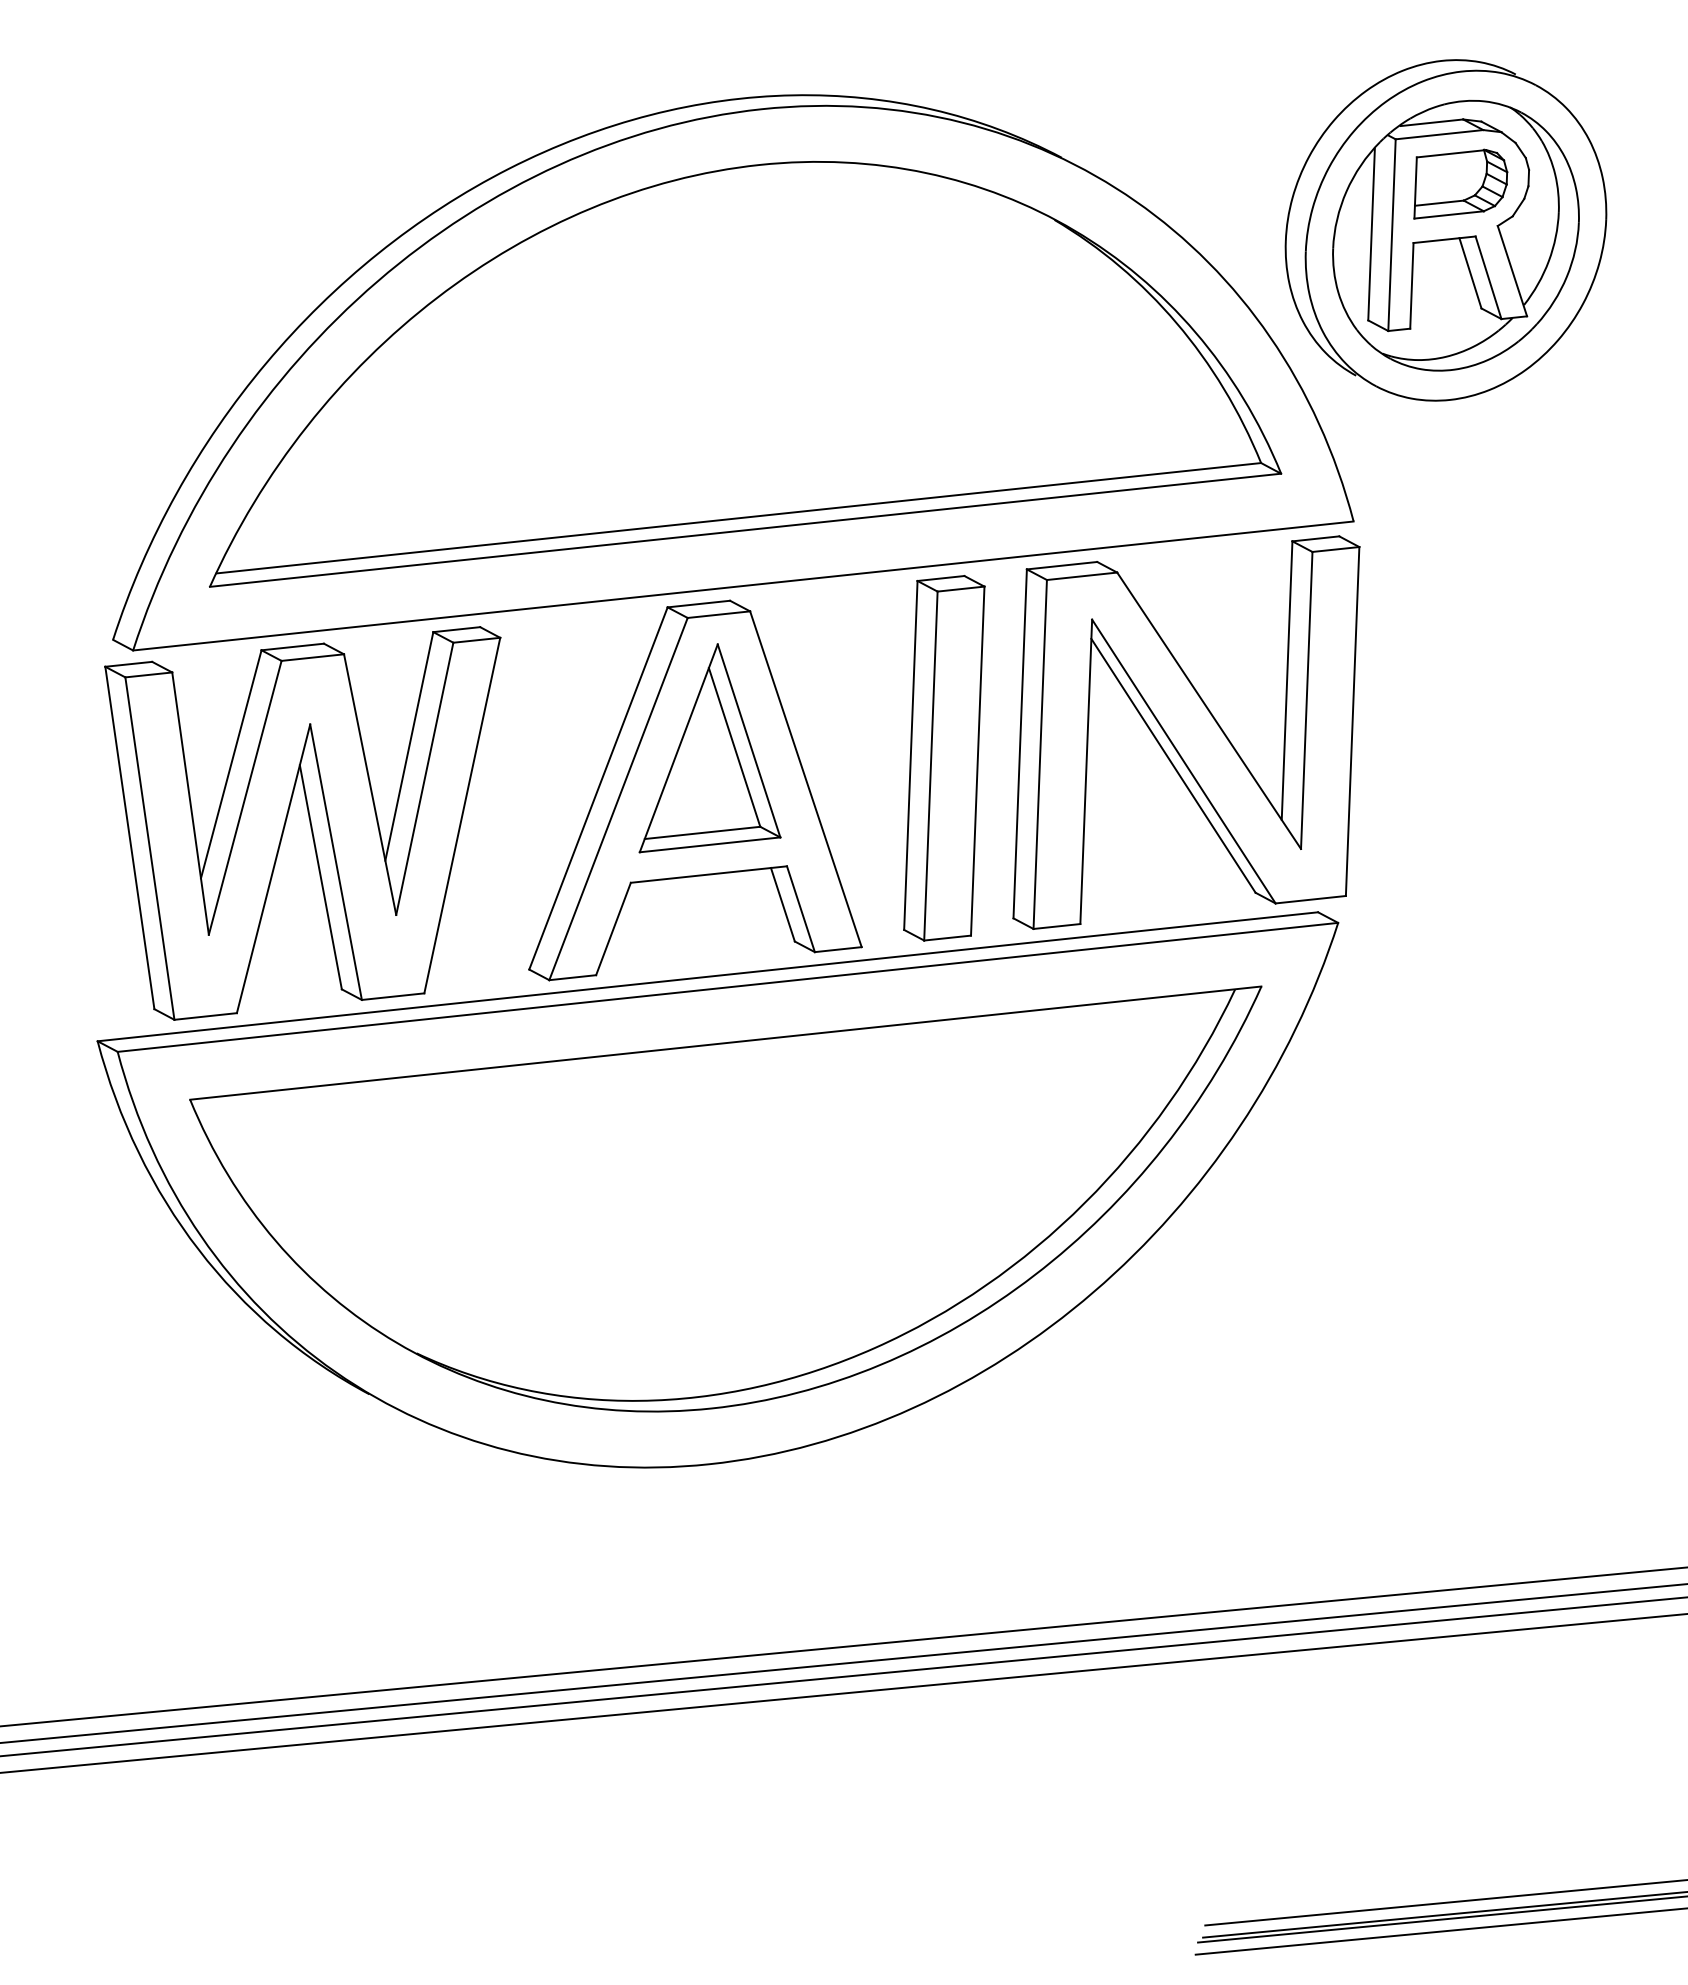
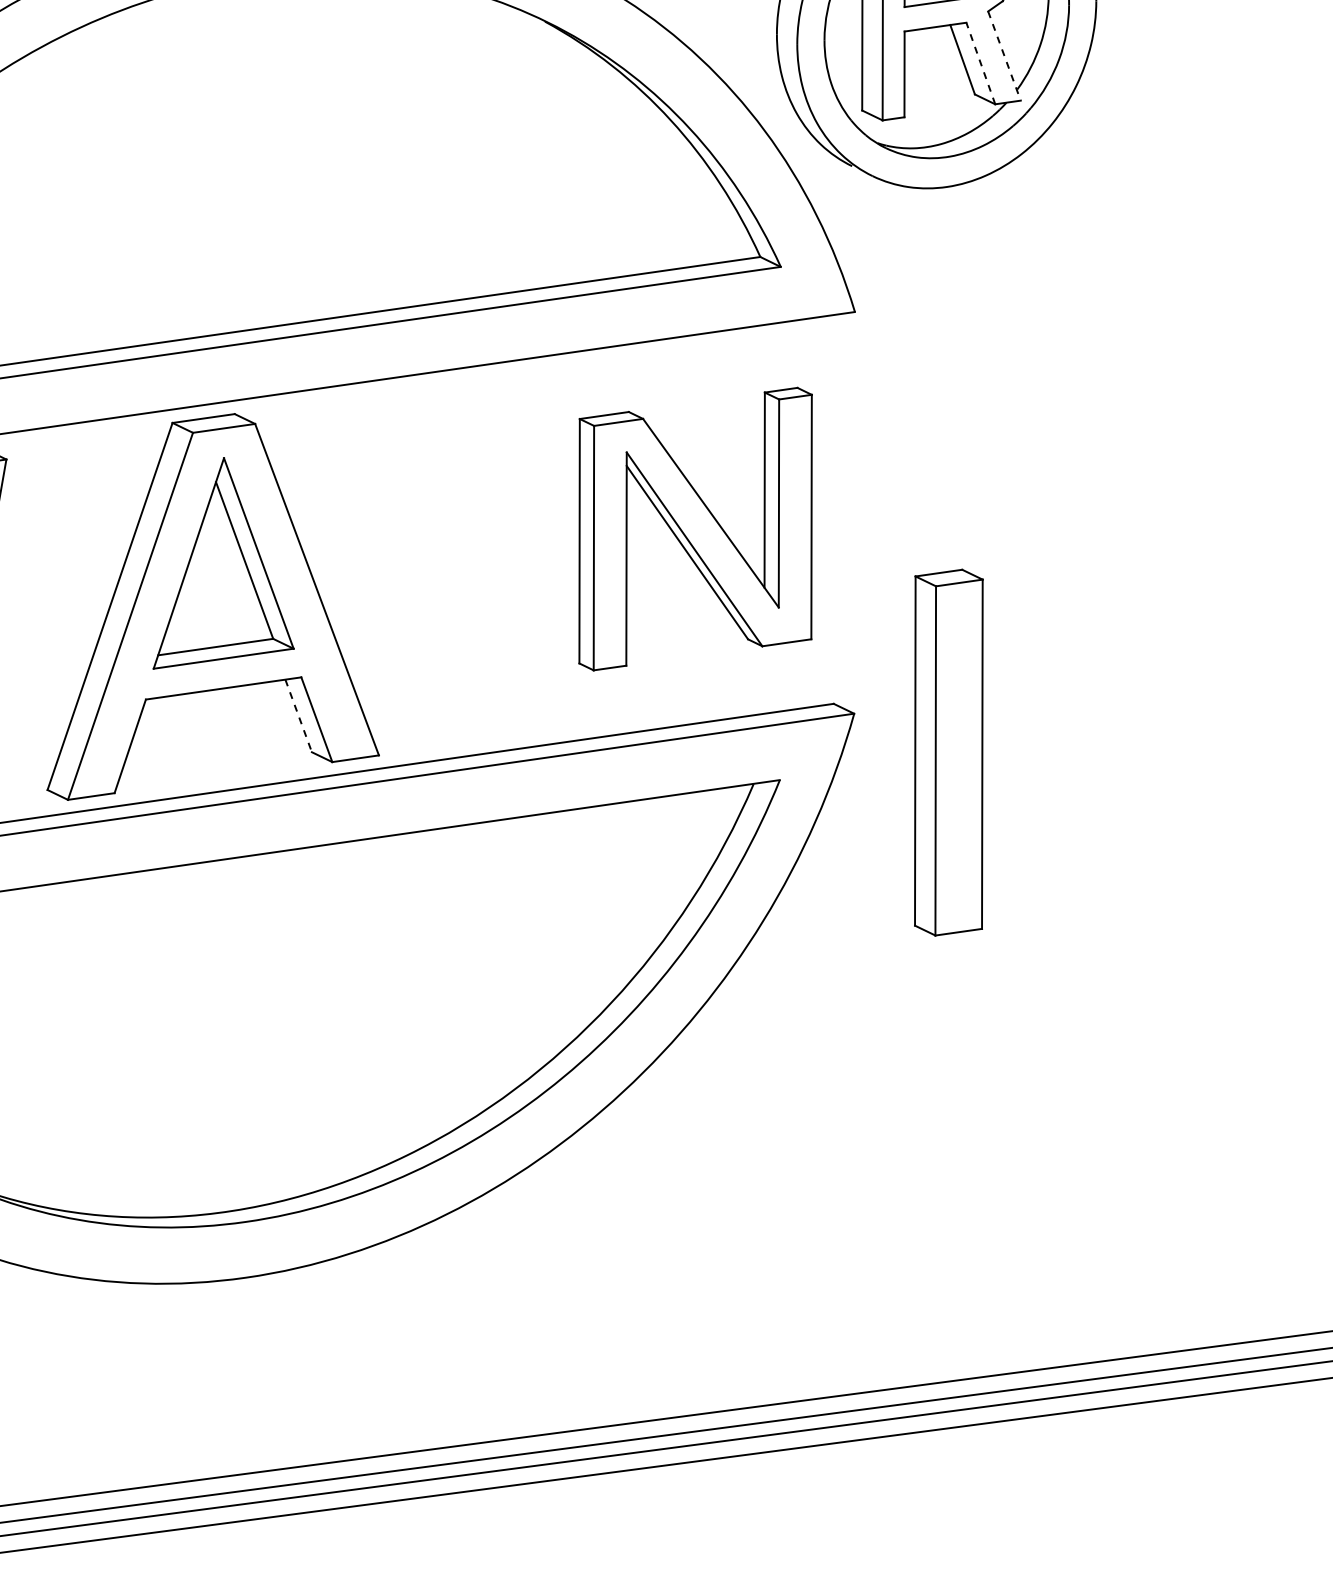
line: (1512, 271) -> (1004, 56), solid -> dashed
line: (1488, 277) -> (980, 63), solid -> dashed
part: (1186, 732) -> (695, 529), size x0.7
part: (944, 758) -> (949, 752), moved
line: (782, 904) -> (298, 715), solid -> dashed

